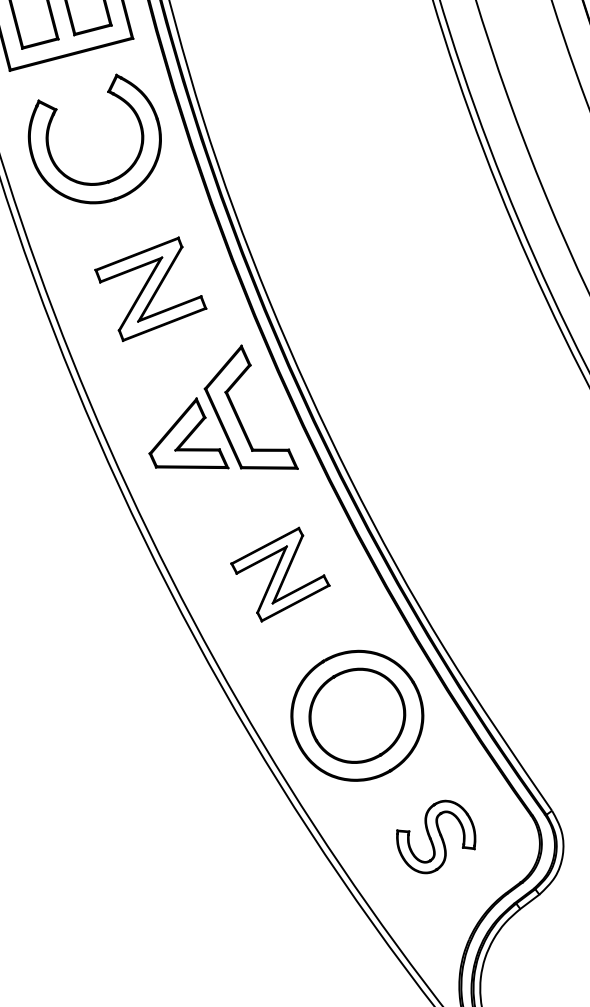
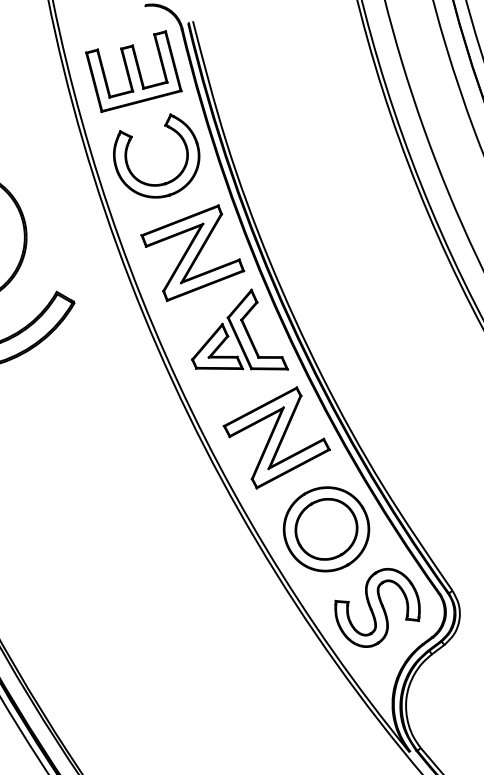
part: (150, 289) -> (192, 253), size x1.43
part: (280, 573) -> (276, 437), size x1.67
part: (436, 836) -> (377, 607), size x1.67

